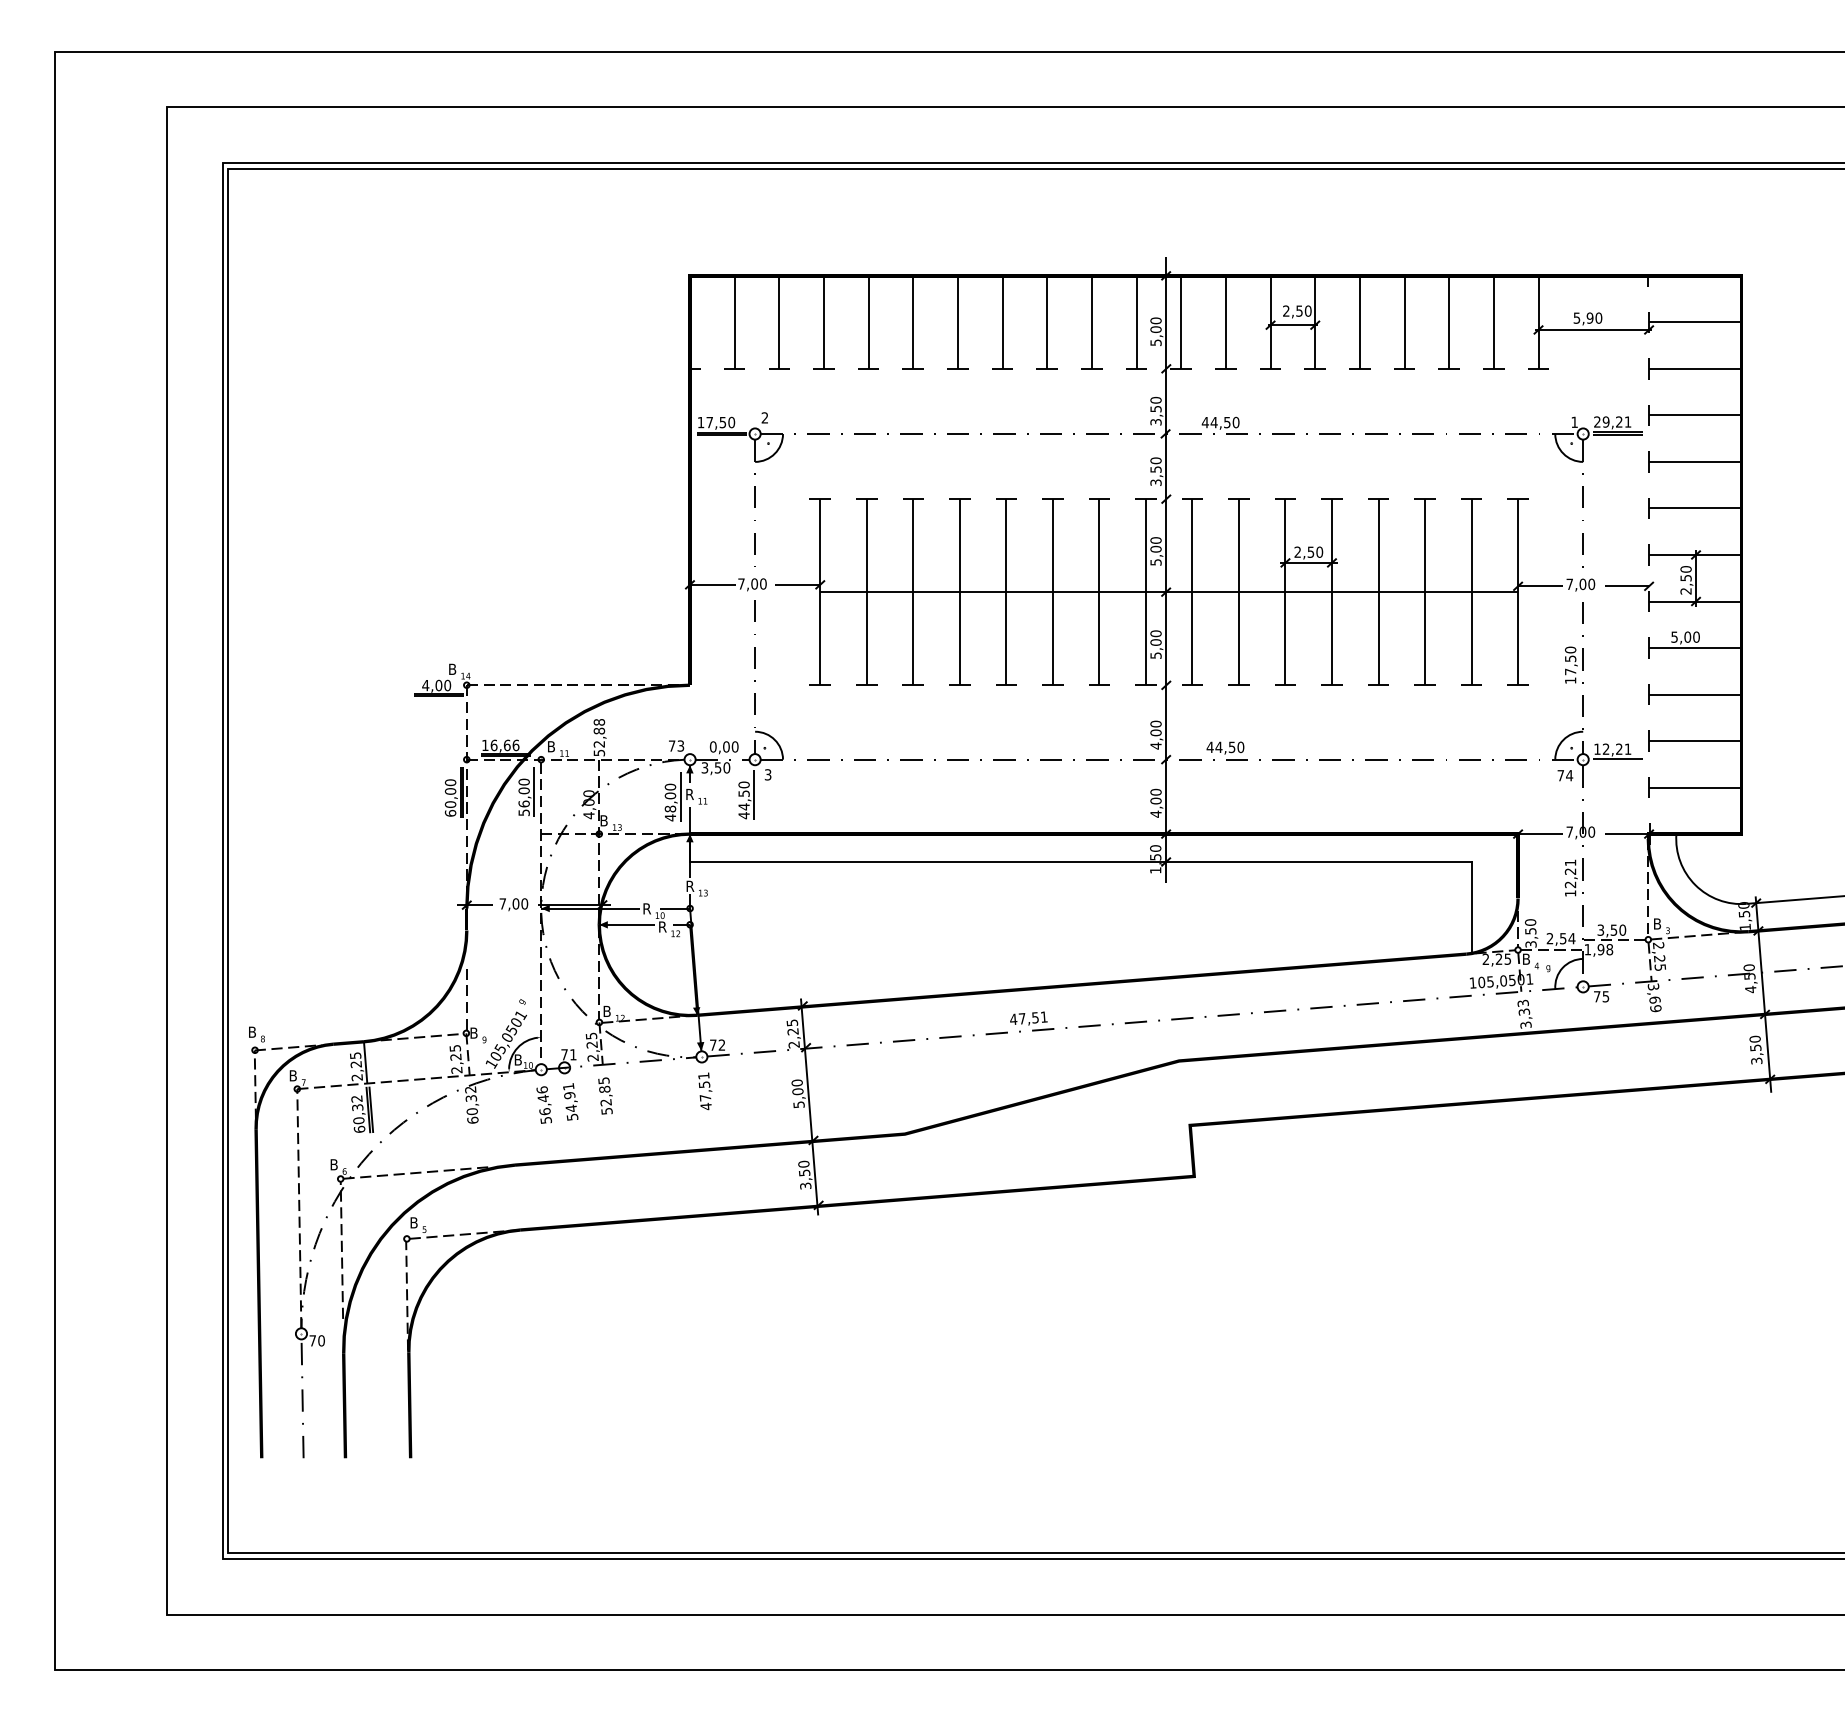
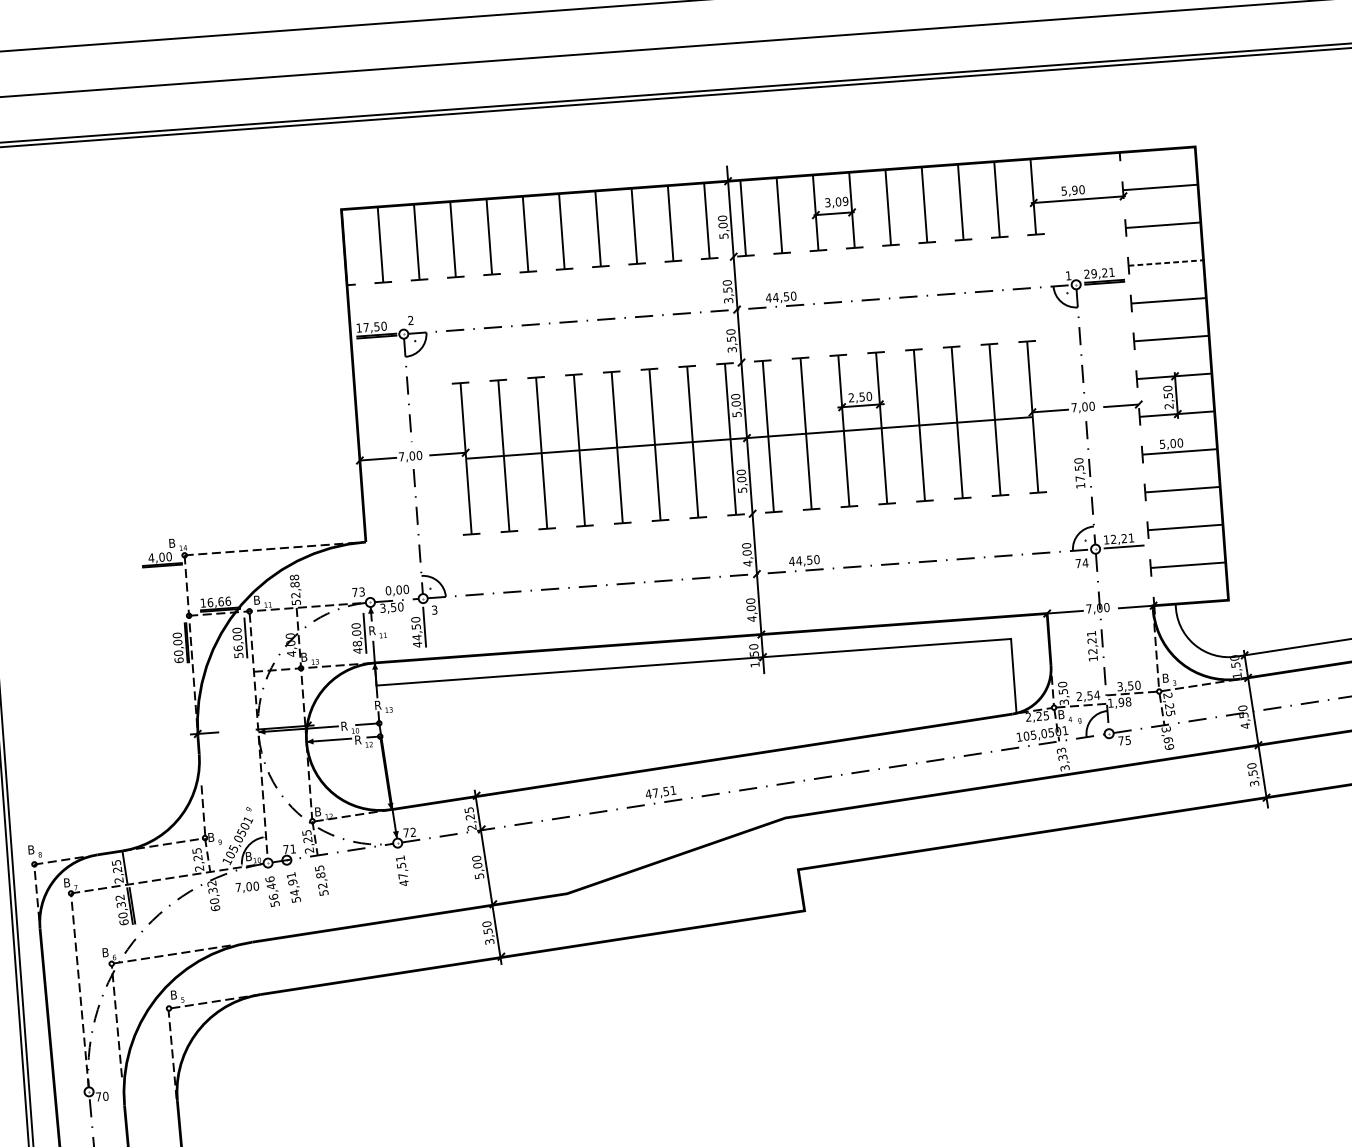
text: (1297, 310) -> (836, 201), 2,50 -> 3,09
line: (1695, 415) -> (1166, 263), solid -> dashed
text: (513, 904) -> (247, 887), moved

